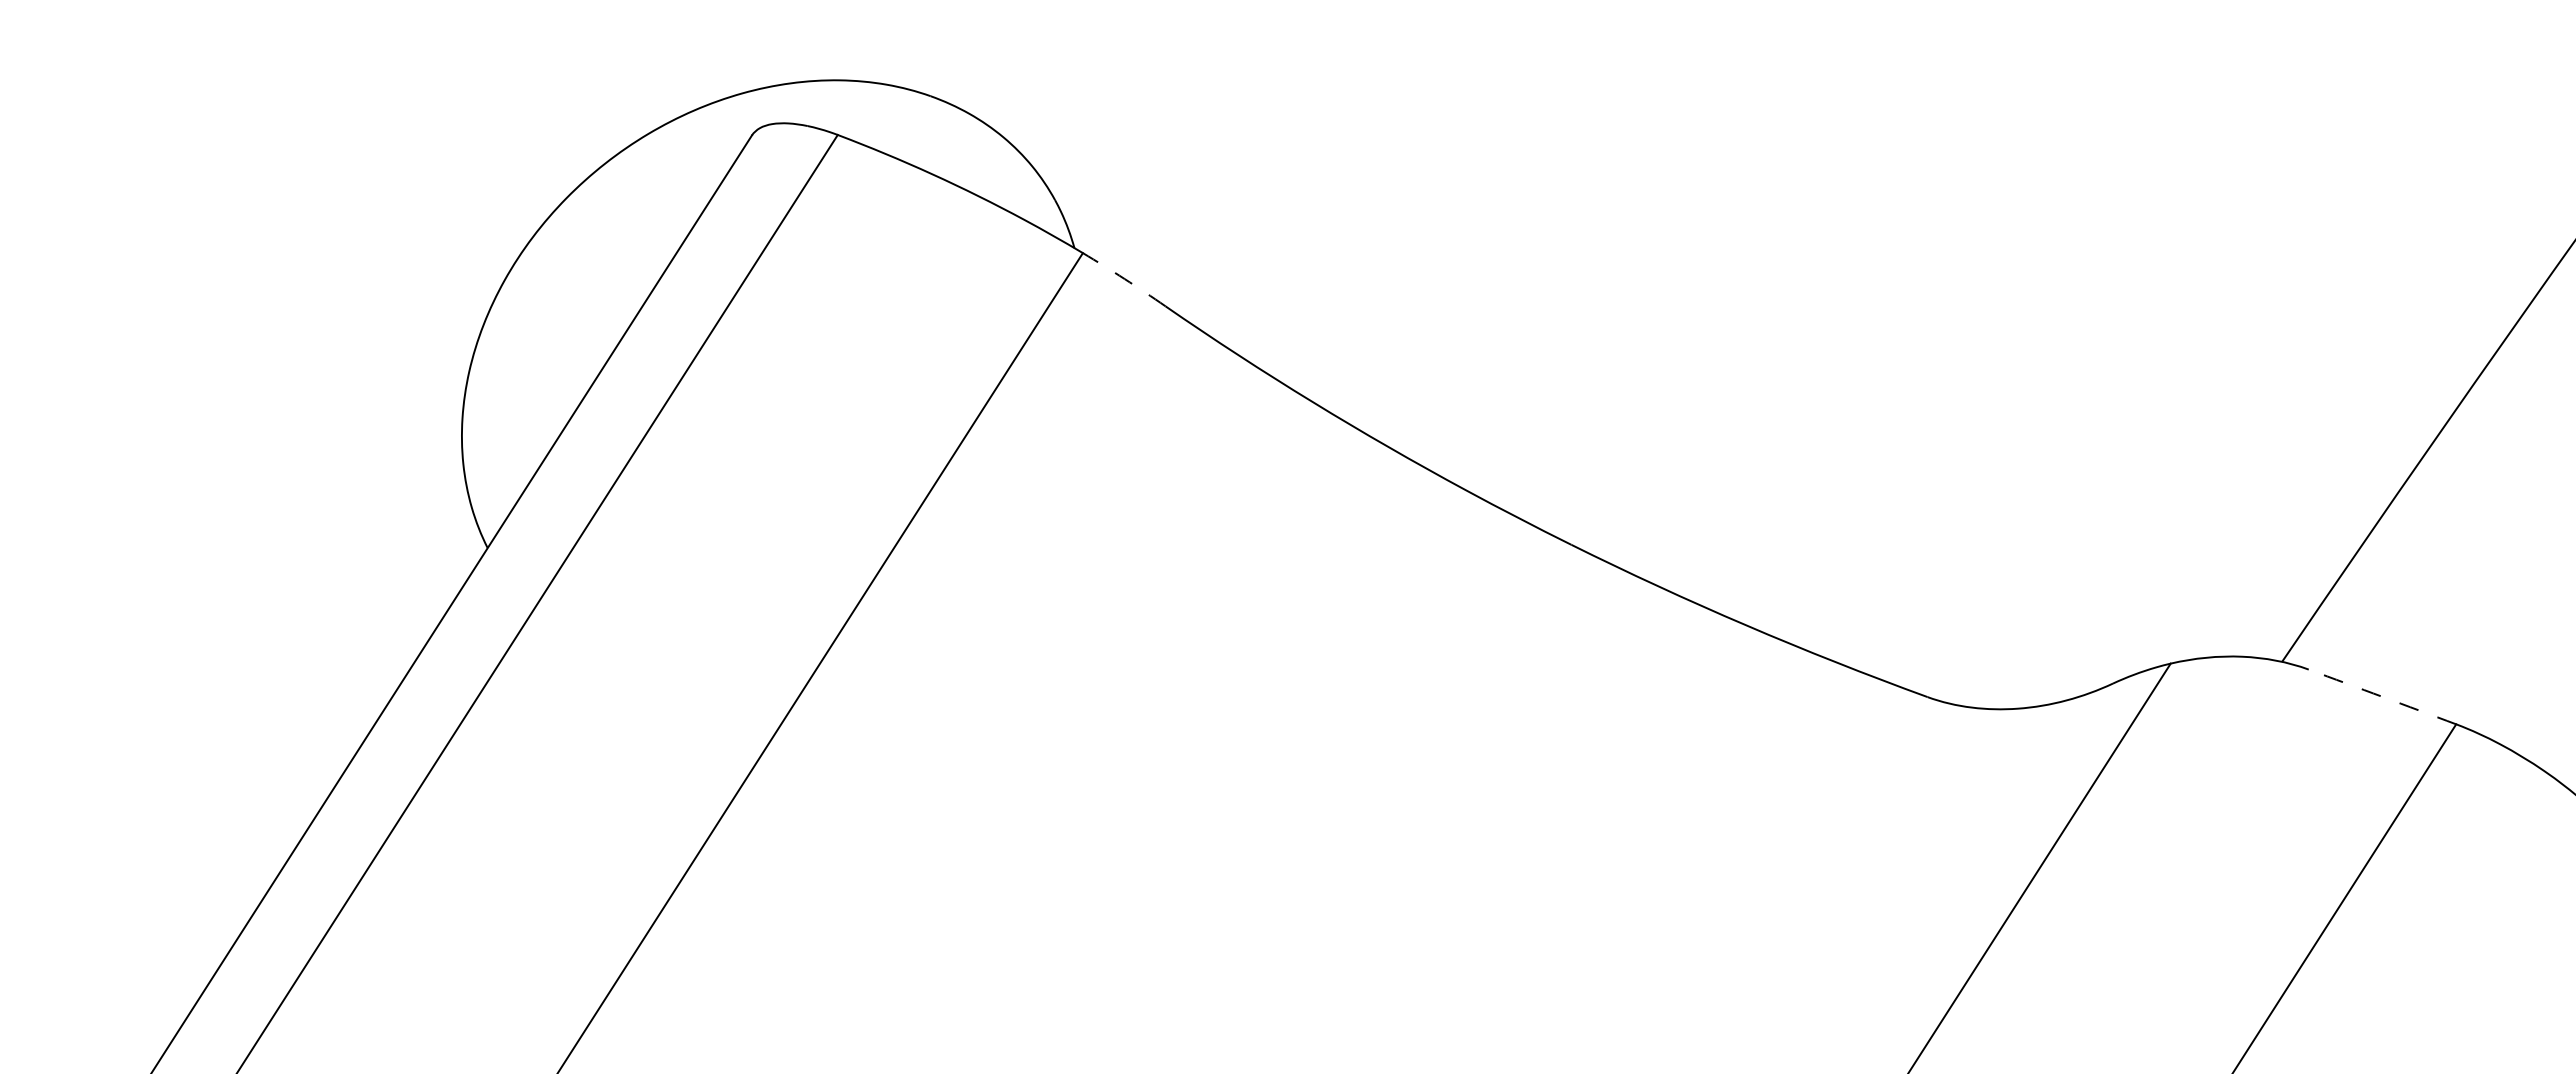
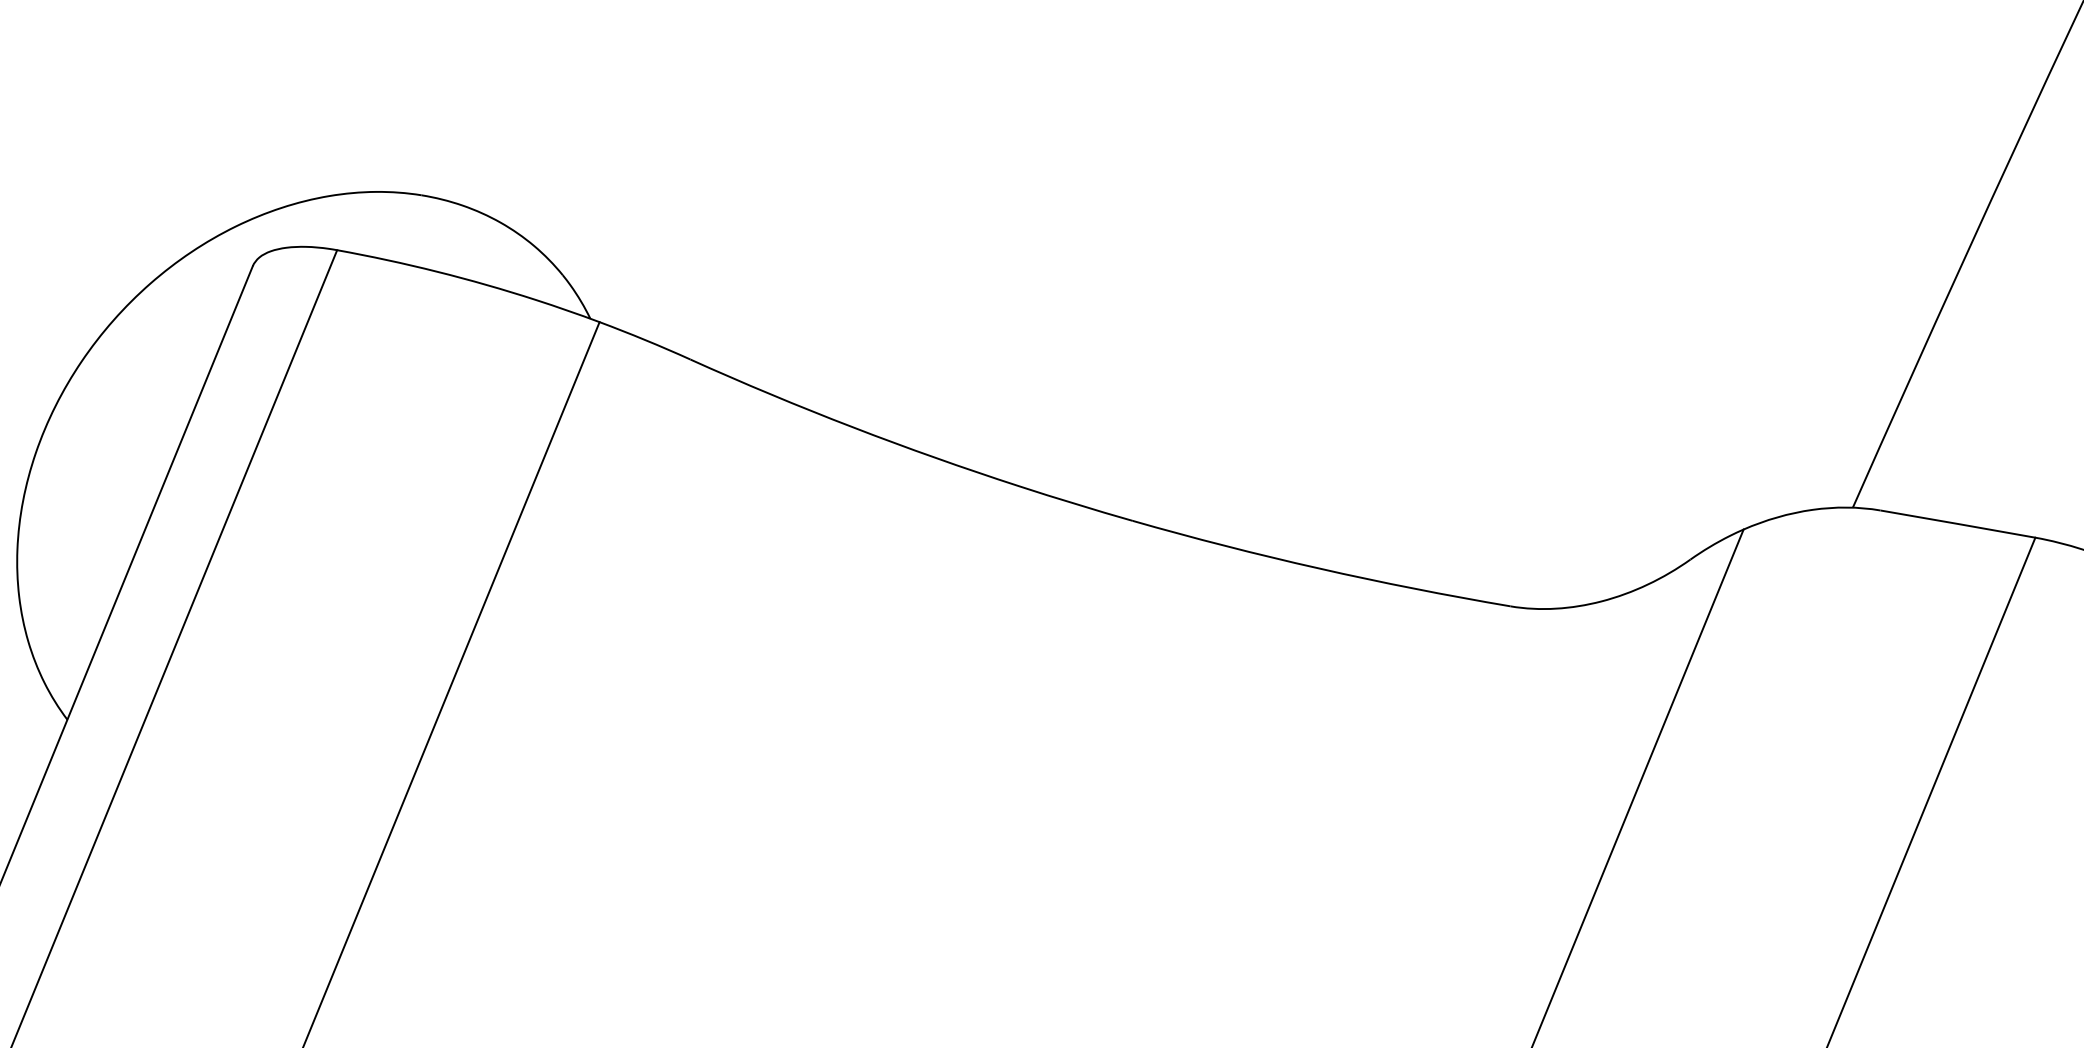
arc: (1124, 279) -> (645, 340), dashed -> solid
arc: (2382, 696) -> (1957, 523), dashed -> solid

